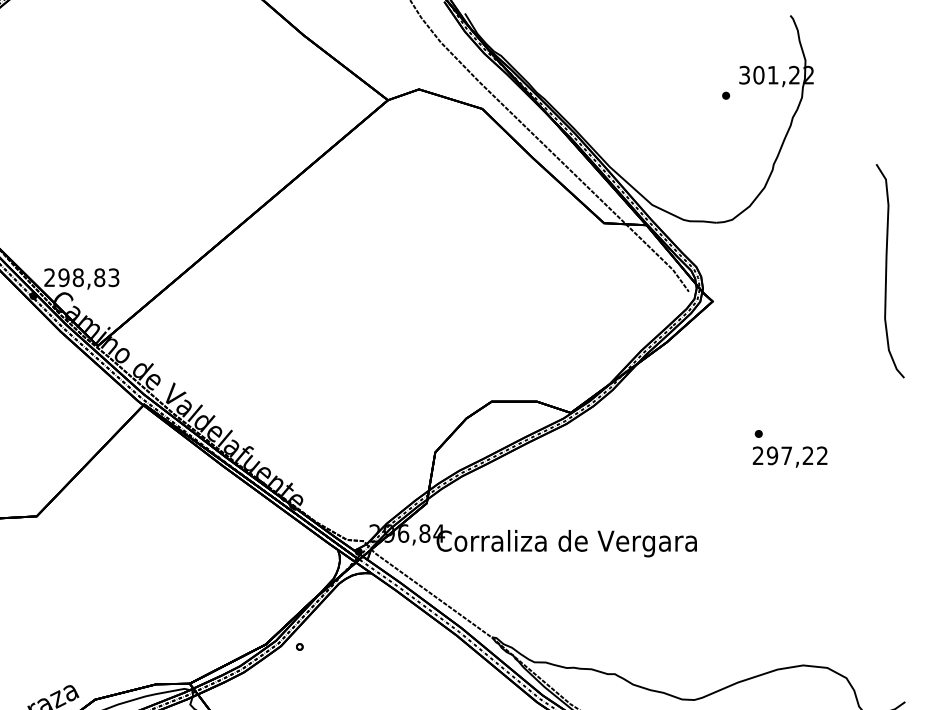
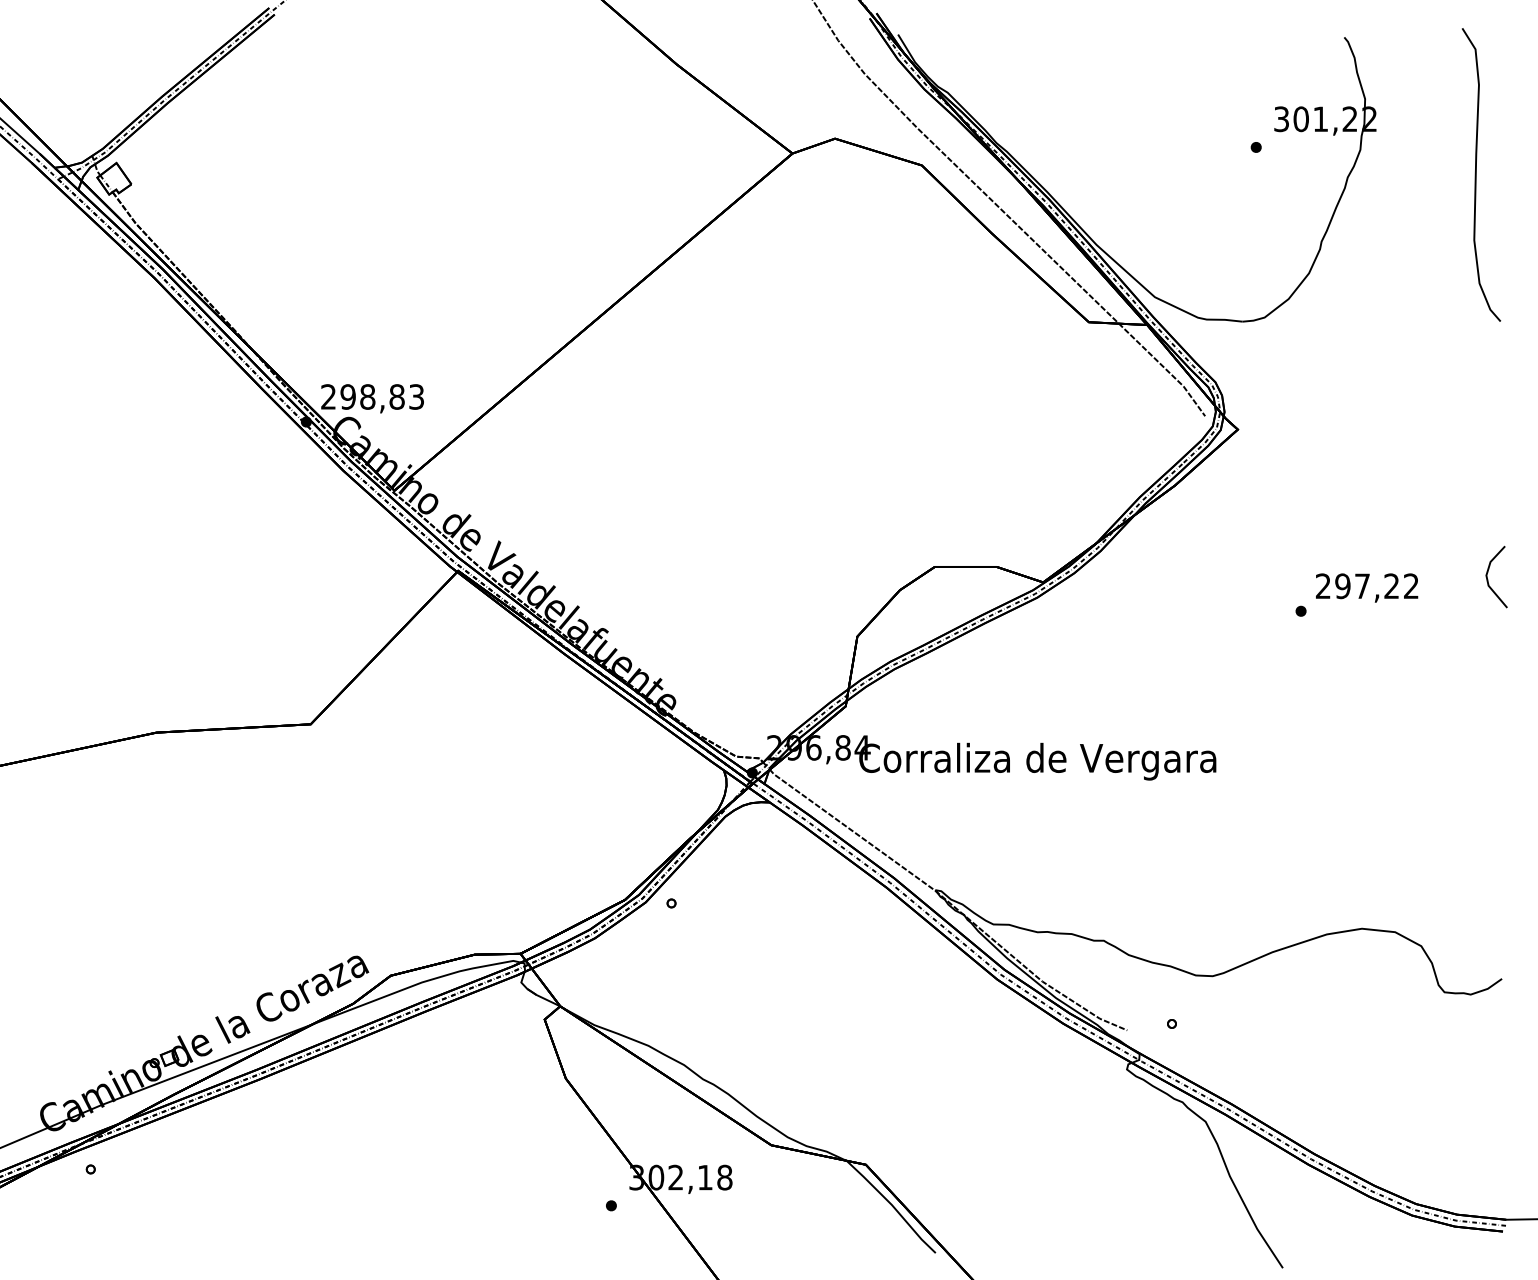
curve: (886, 270) -> (1476, 174), moved
line: (895, 410) -> (1488, 579), added
text: (790, 456) -> (1367, 587), moved

